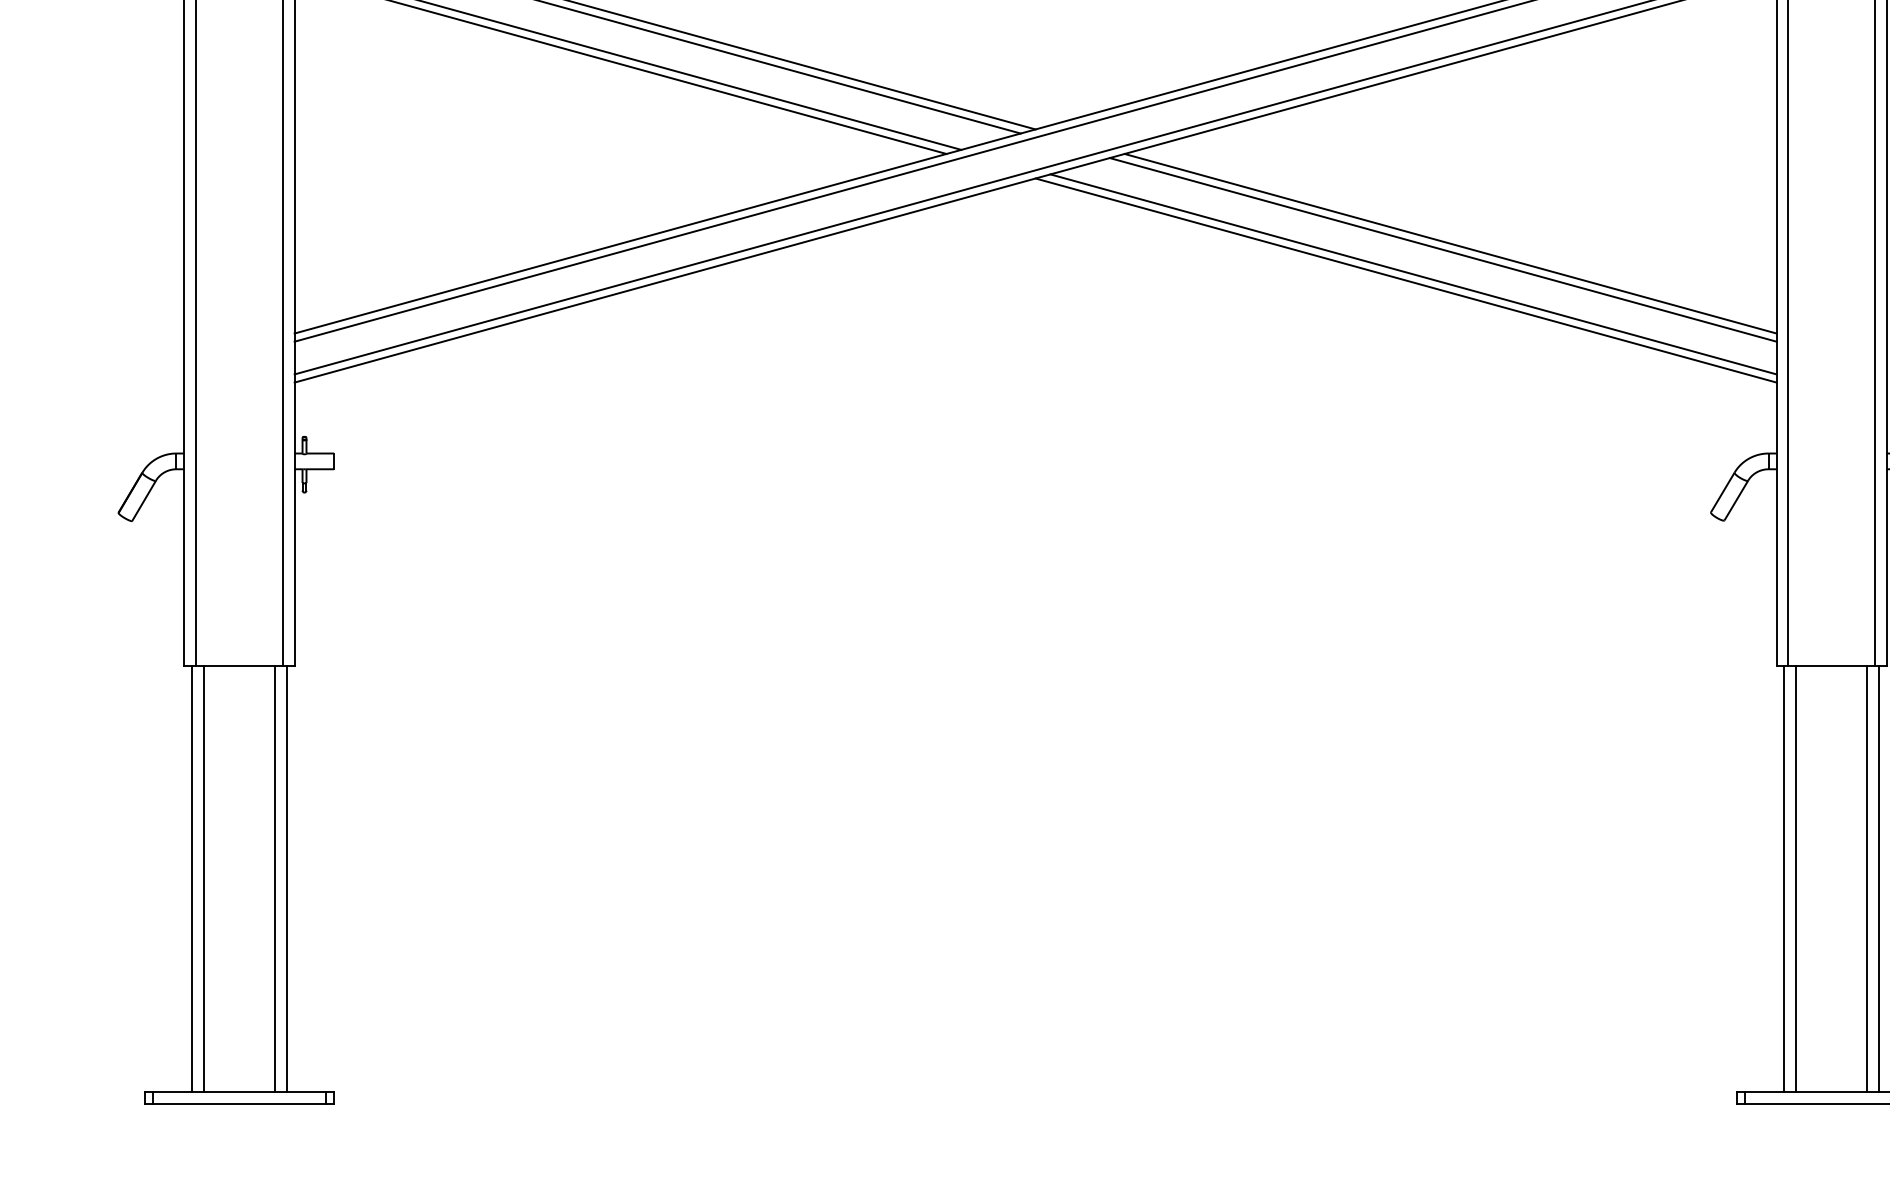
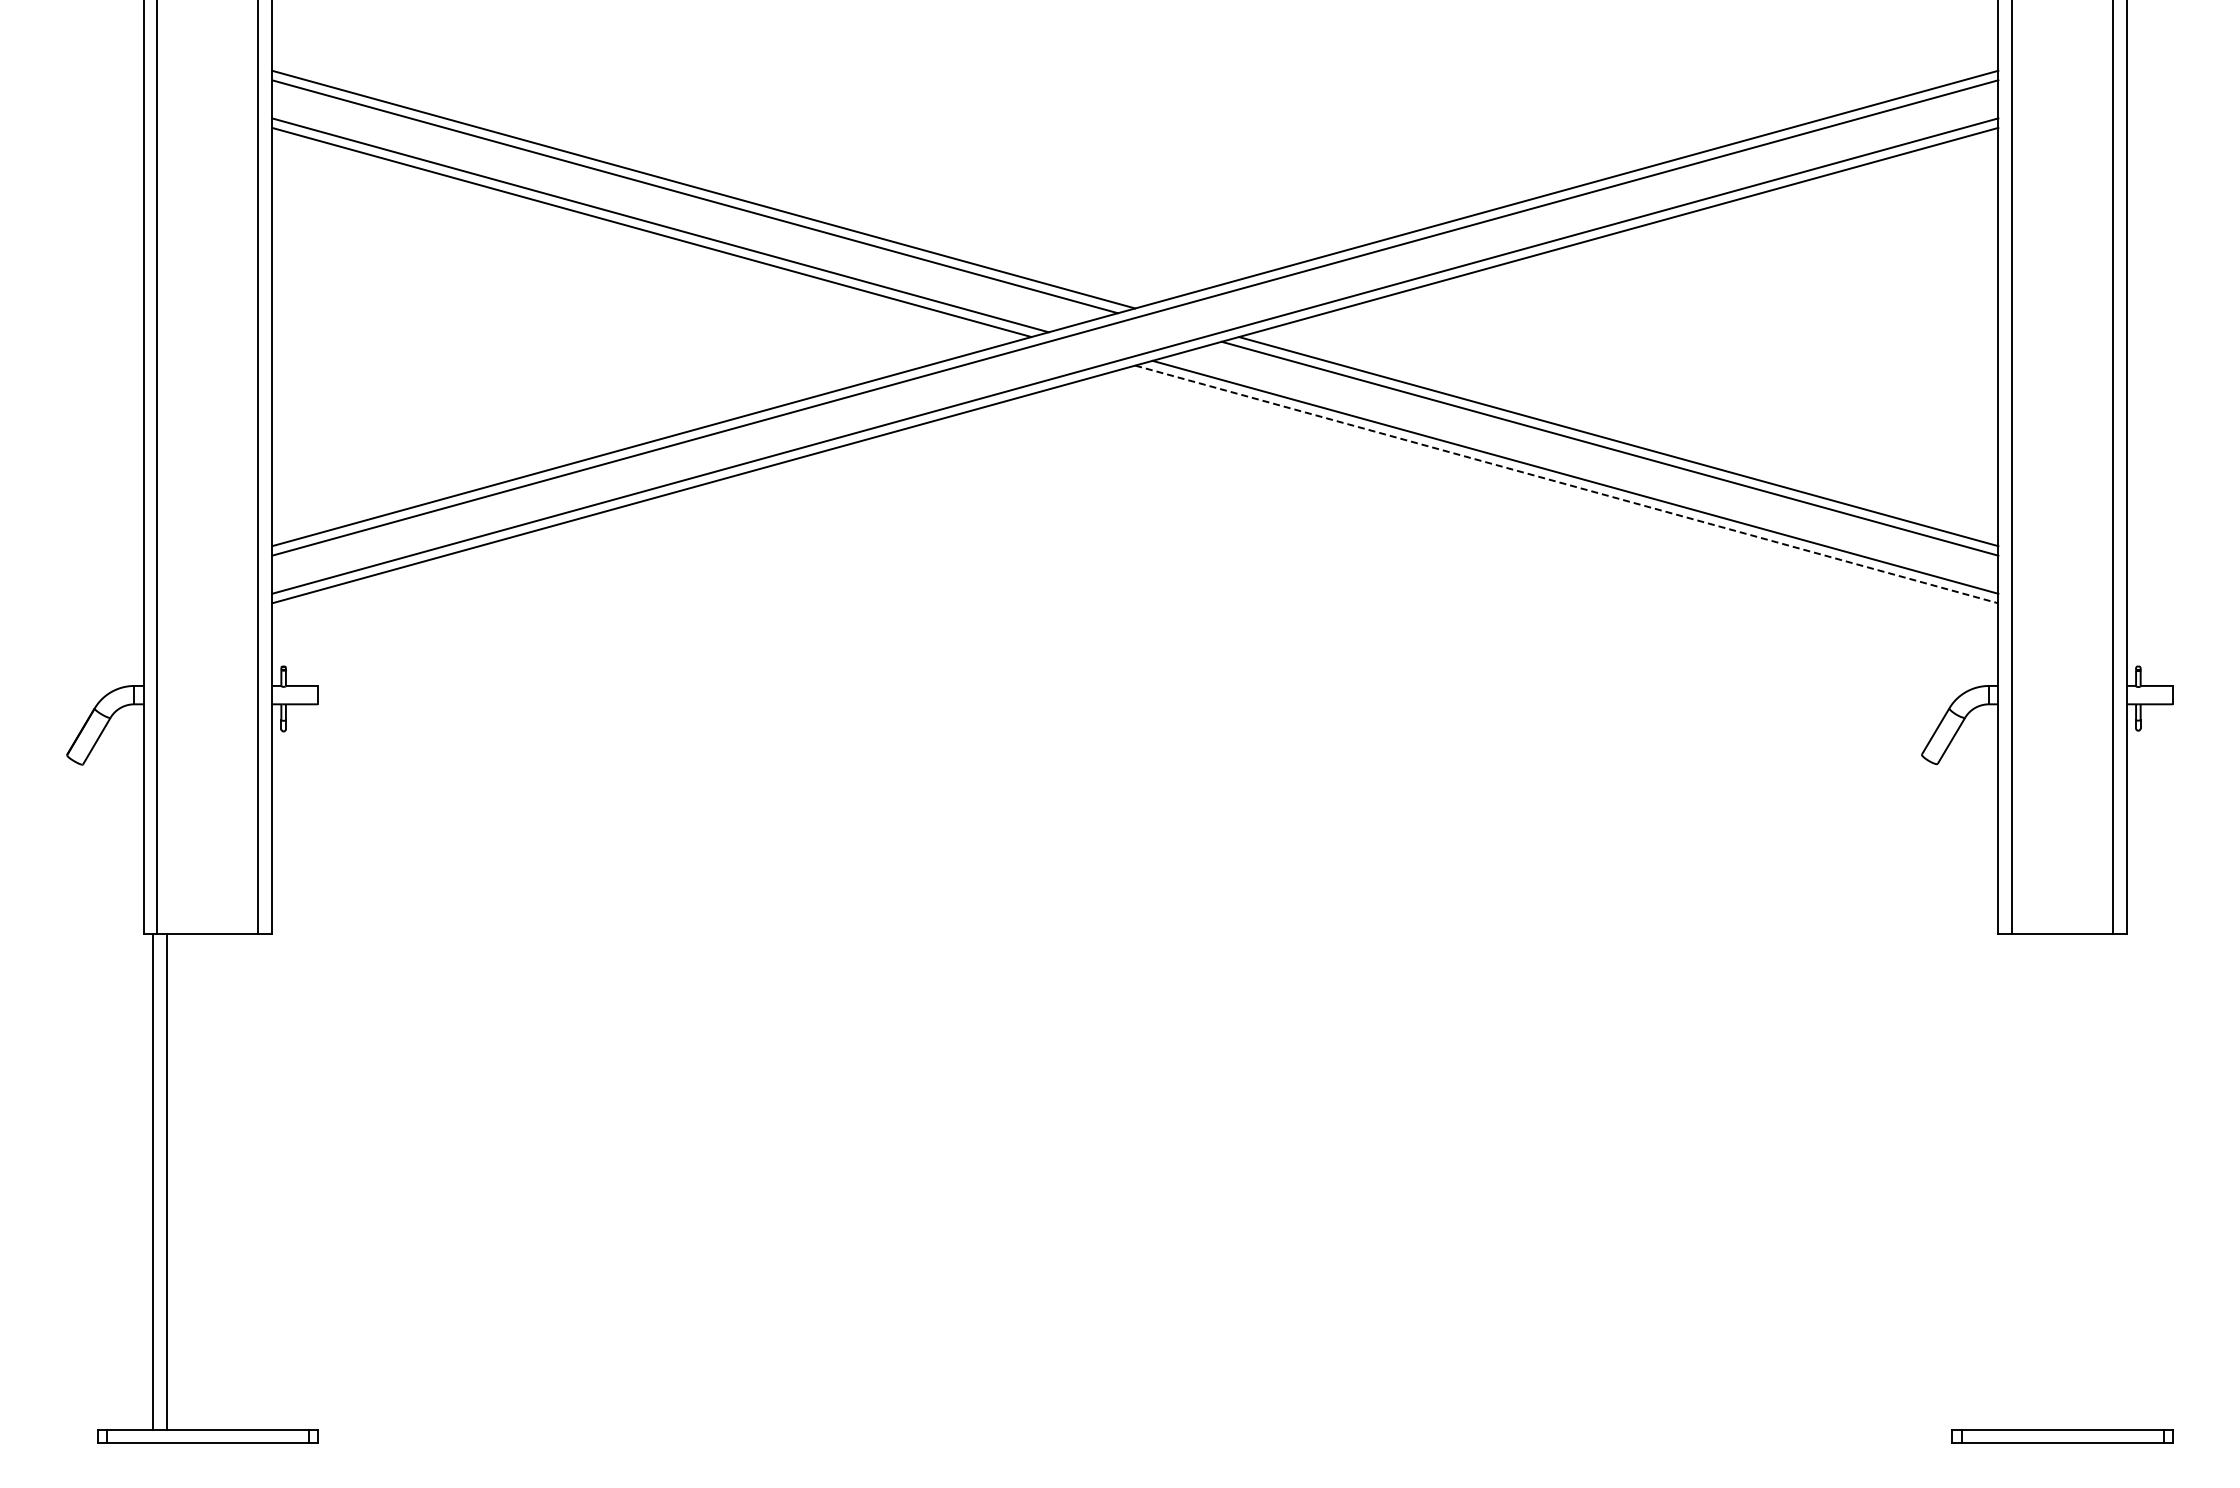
line: (1405, 280) -> (1566, 484), solid -> dashed
line: (275, 878) -> (249, 1181), removed
line: (287, 878) -> (263, 1181), removed
line: (1784, 878) -> (2007, 1181), removed
line: (1796, 878) -> (2021, 1181), removed
line: (1866, 878) -> (2103, 1181), removed
line: (1878, 878) -> (2117, 1181), removed

